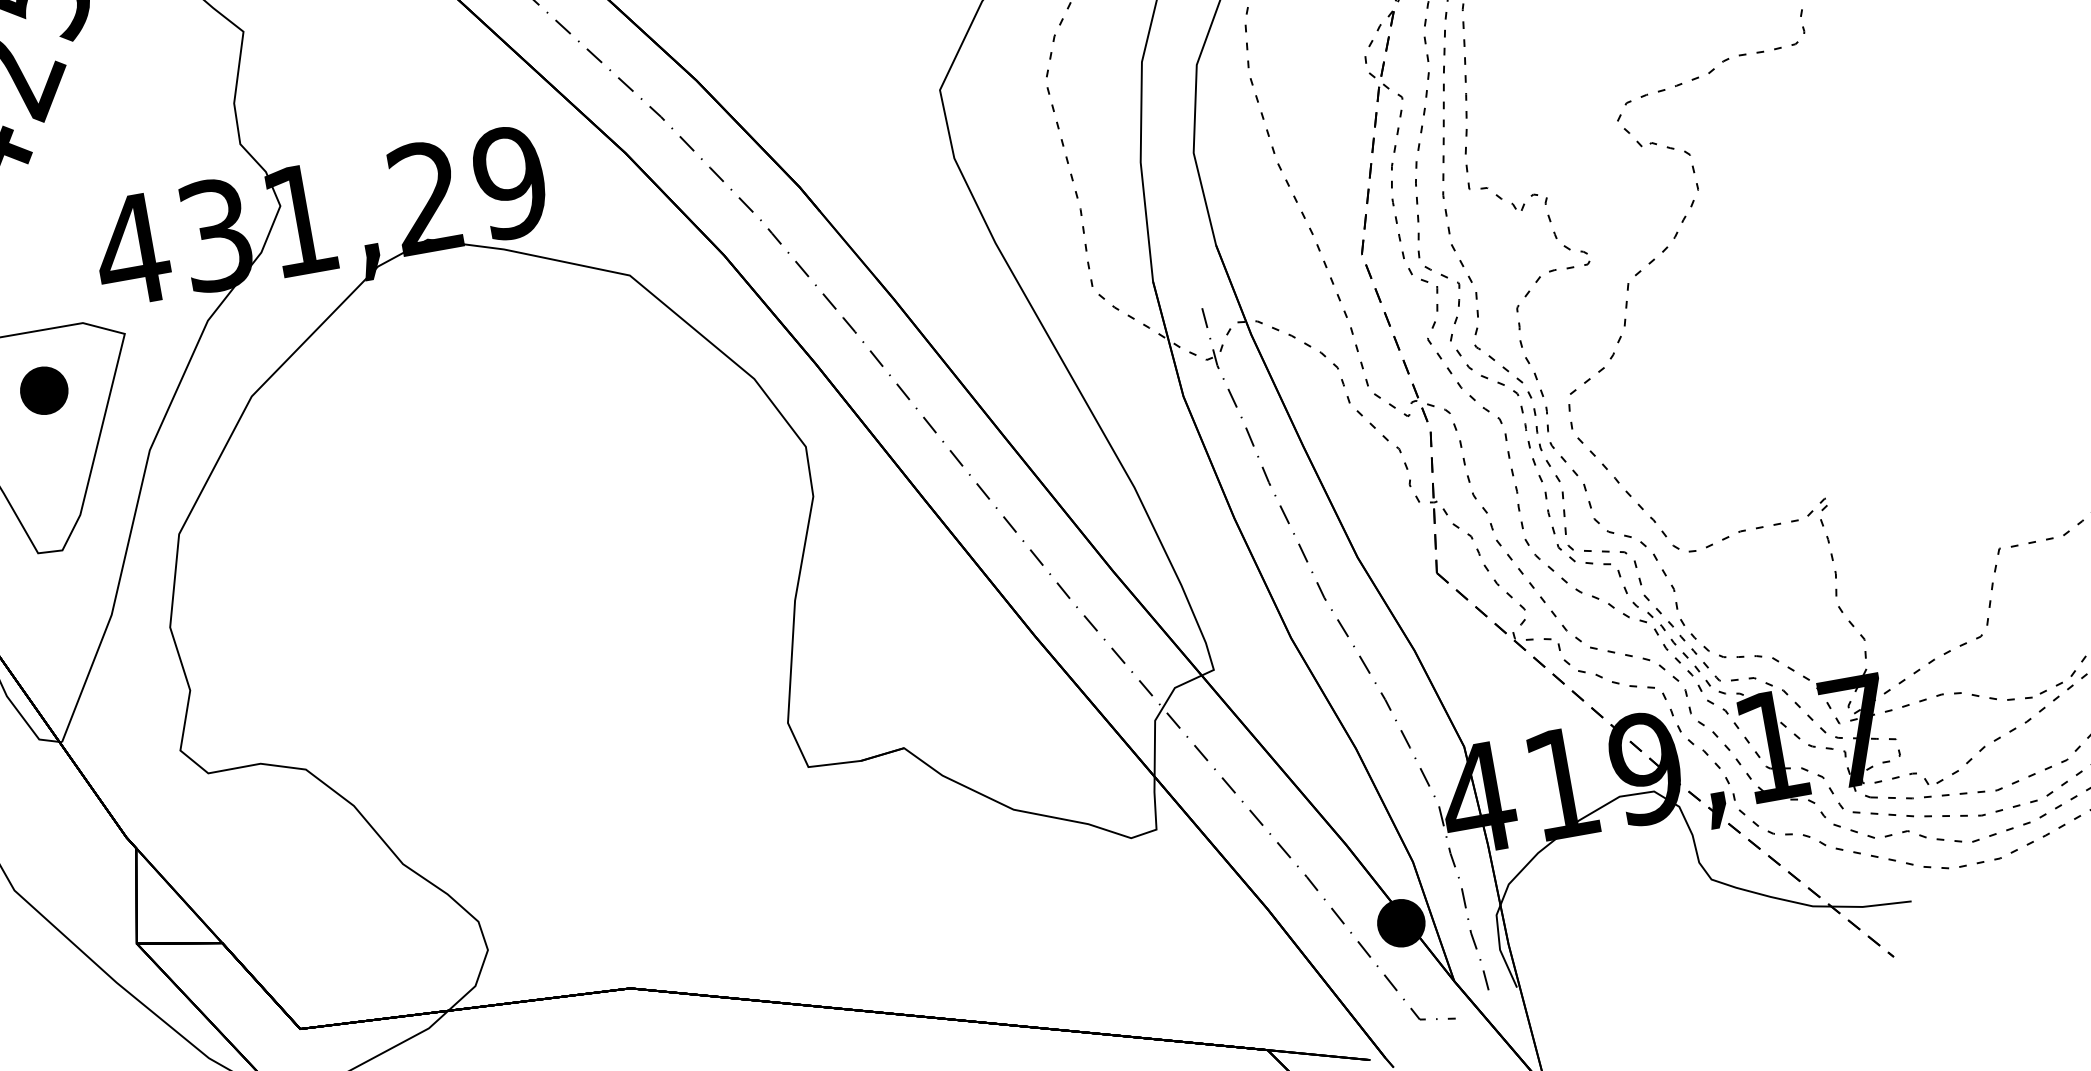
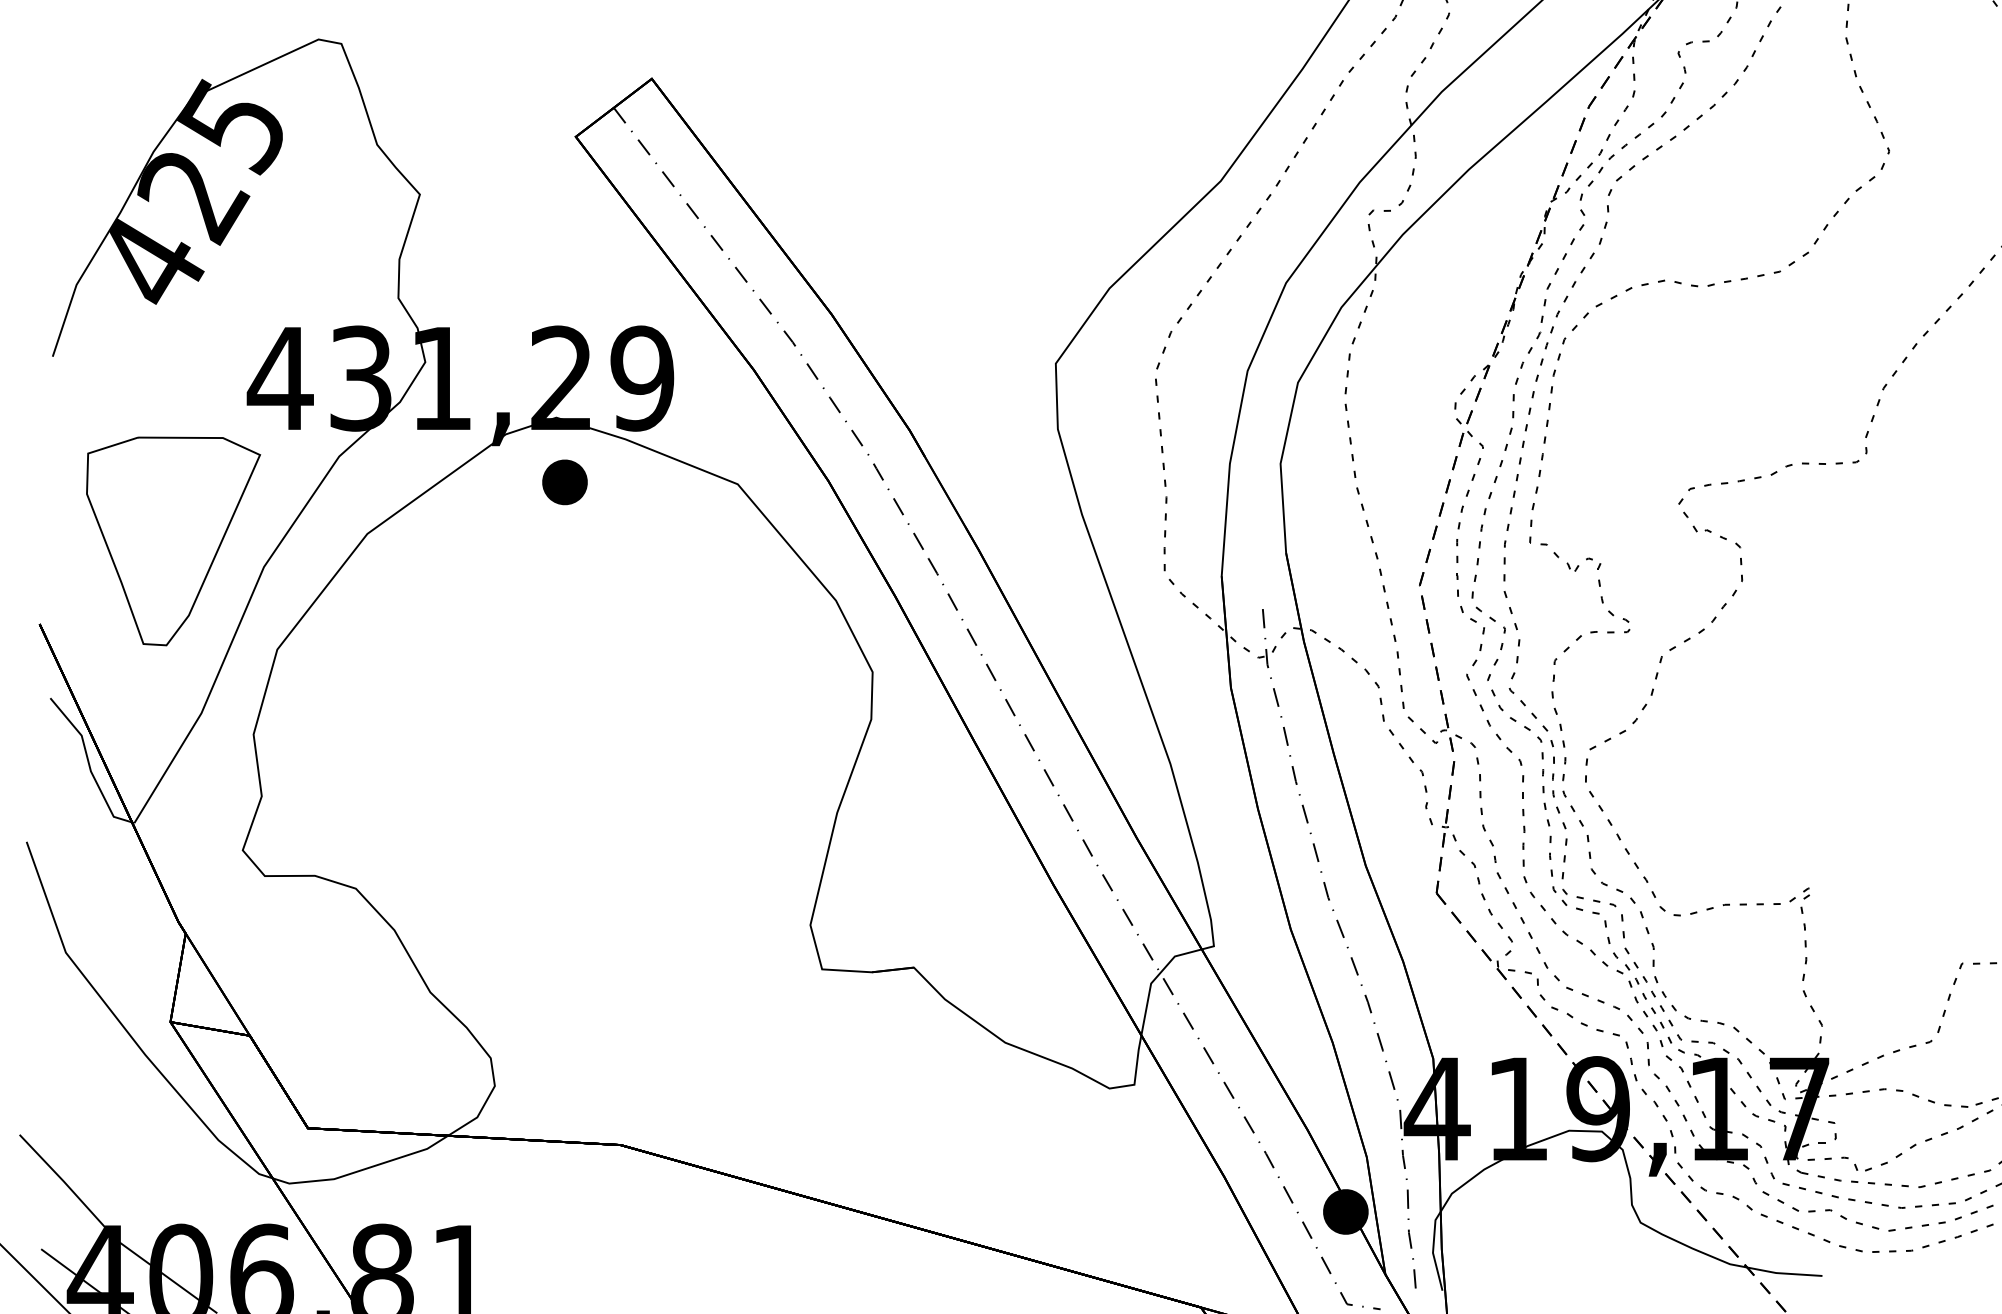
part: (43, 390) -> (564, 482), moved

